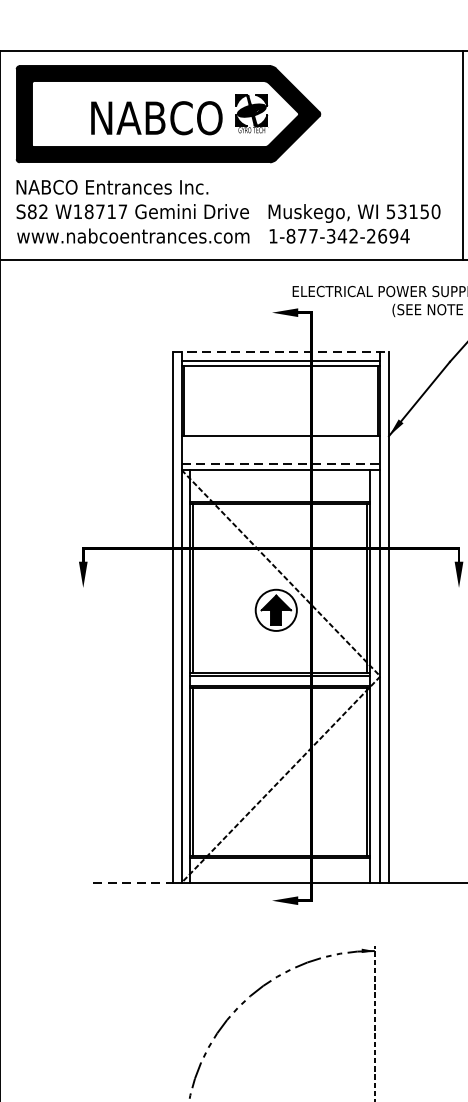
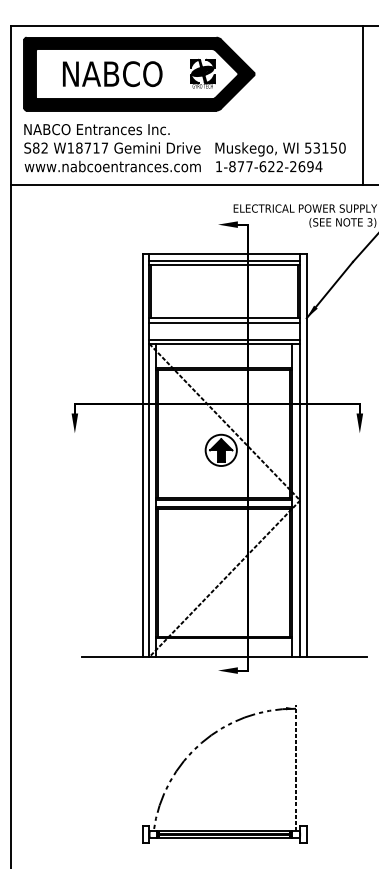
text: (156, 118) -> (112, 74), moved
text: (335, 236) -> (266, 166), 1-877-342-2694 -> 1-877-622-2694
line: (280, 352) -> (224, 254), dashed -> solid
line: (280, 441) -> (224, 322), added
line: (281, 464) -> (225, 339), dashed -> solid
line: (134, 883) -> (113, 657), dashed -> solid

